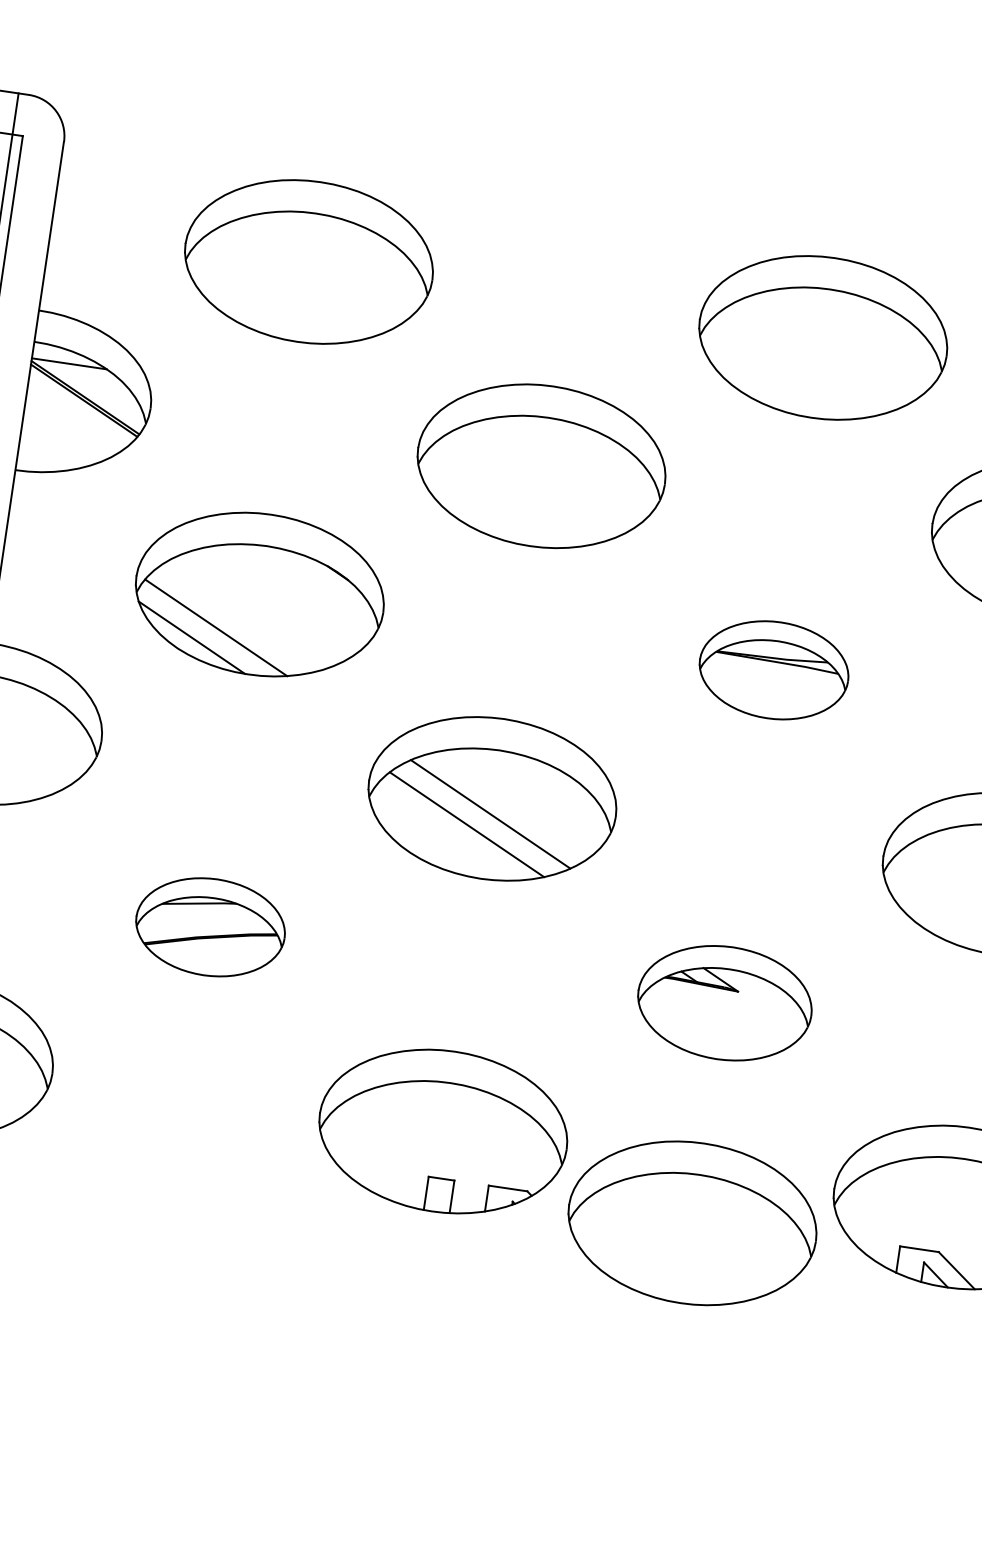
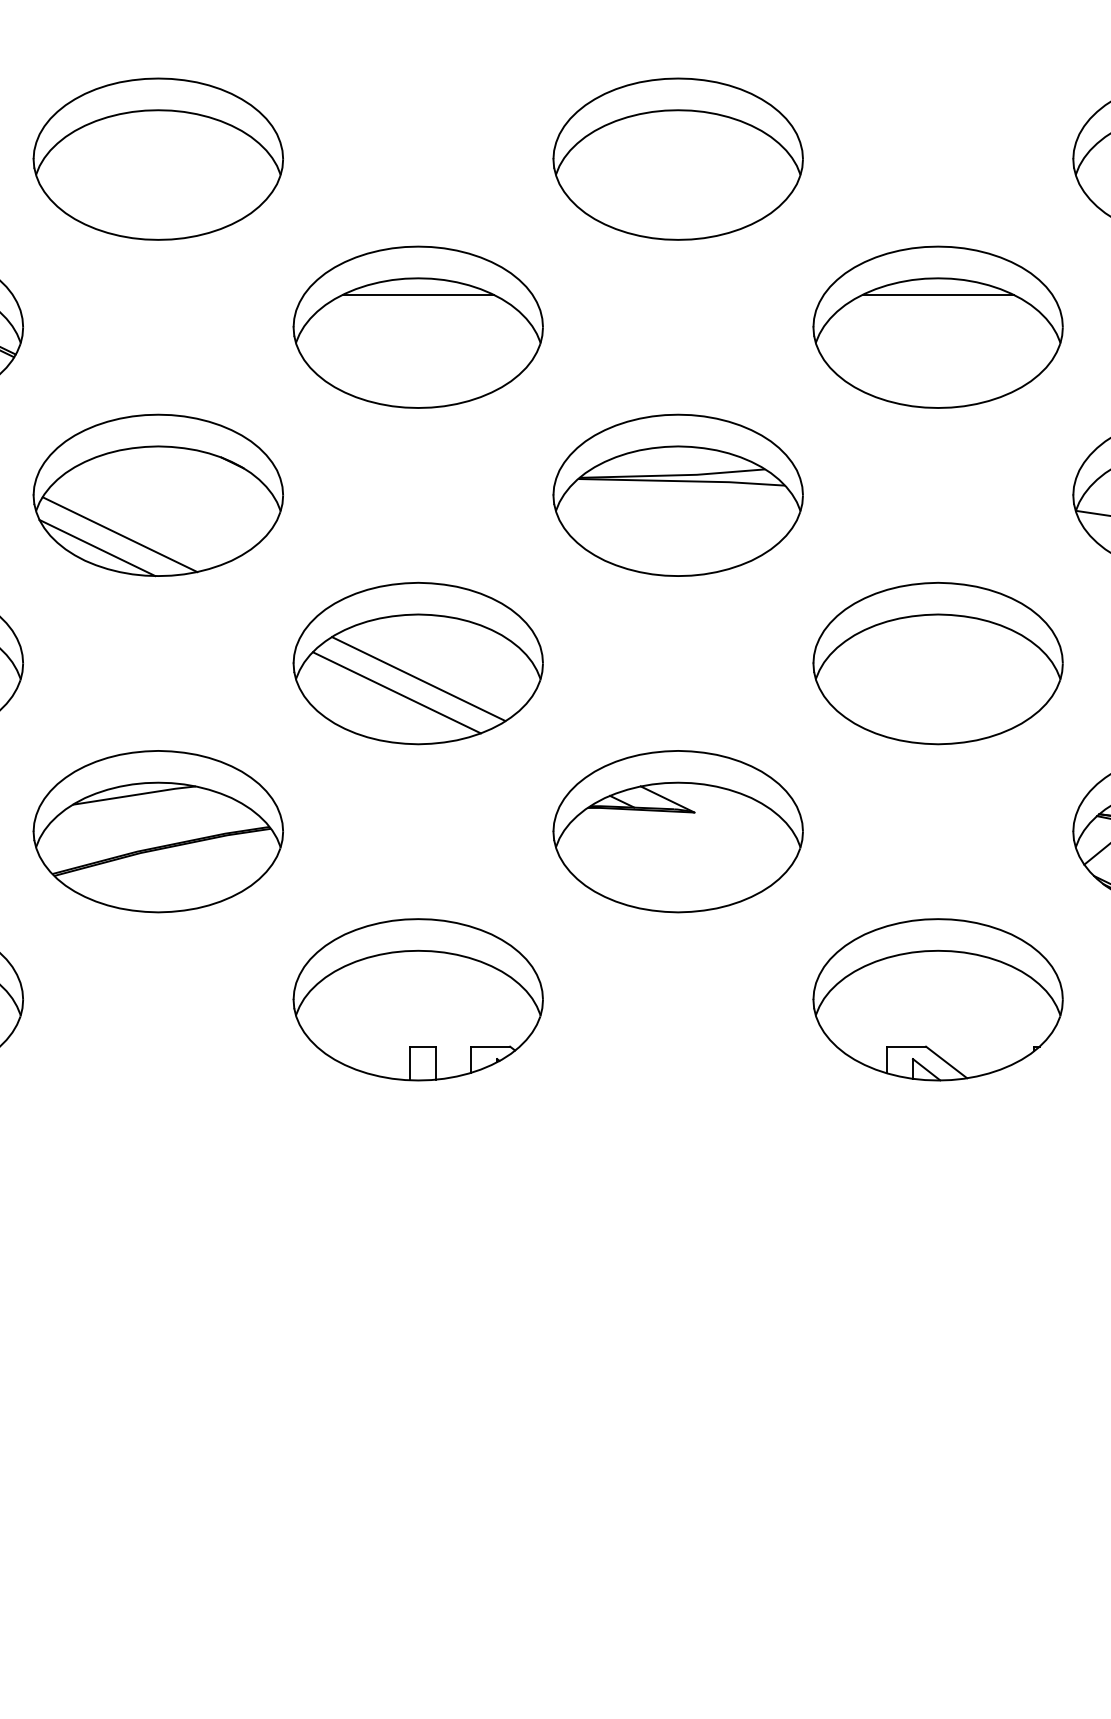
line: (545, 433) -> (417, 294), added
part: (773, 669) -> (677, 494), size x1.67
part: (209, 926) -> (157, 831), size x1.67
part: (724, 1002) -> (677, 831), size x1.43
part: (691, 1222) -> (677, 1053), removed

